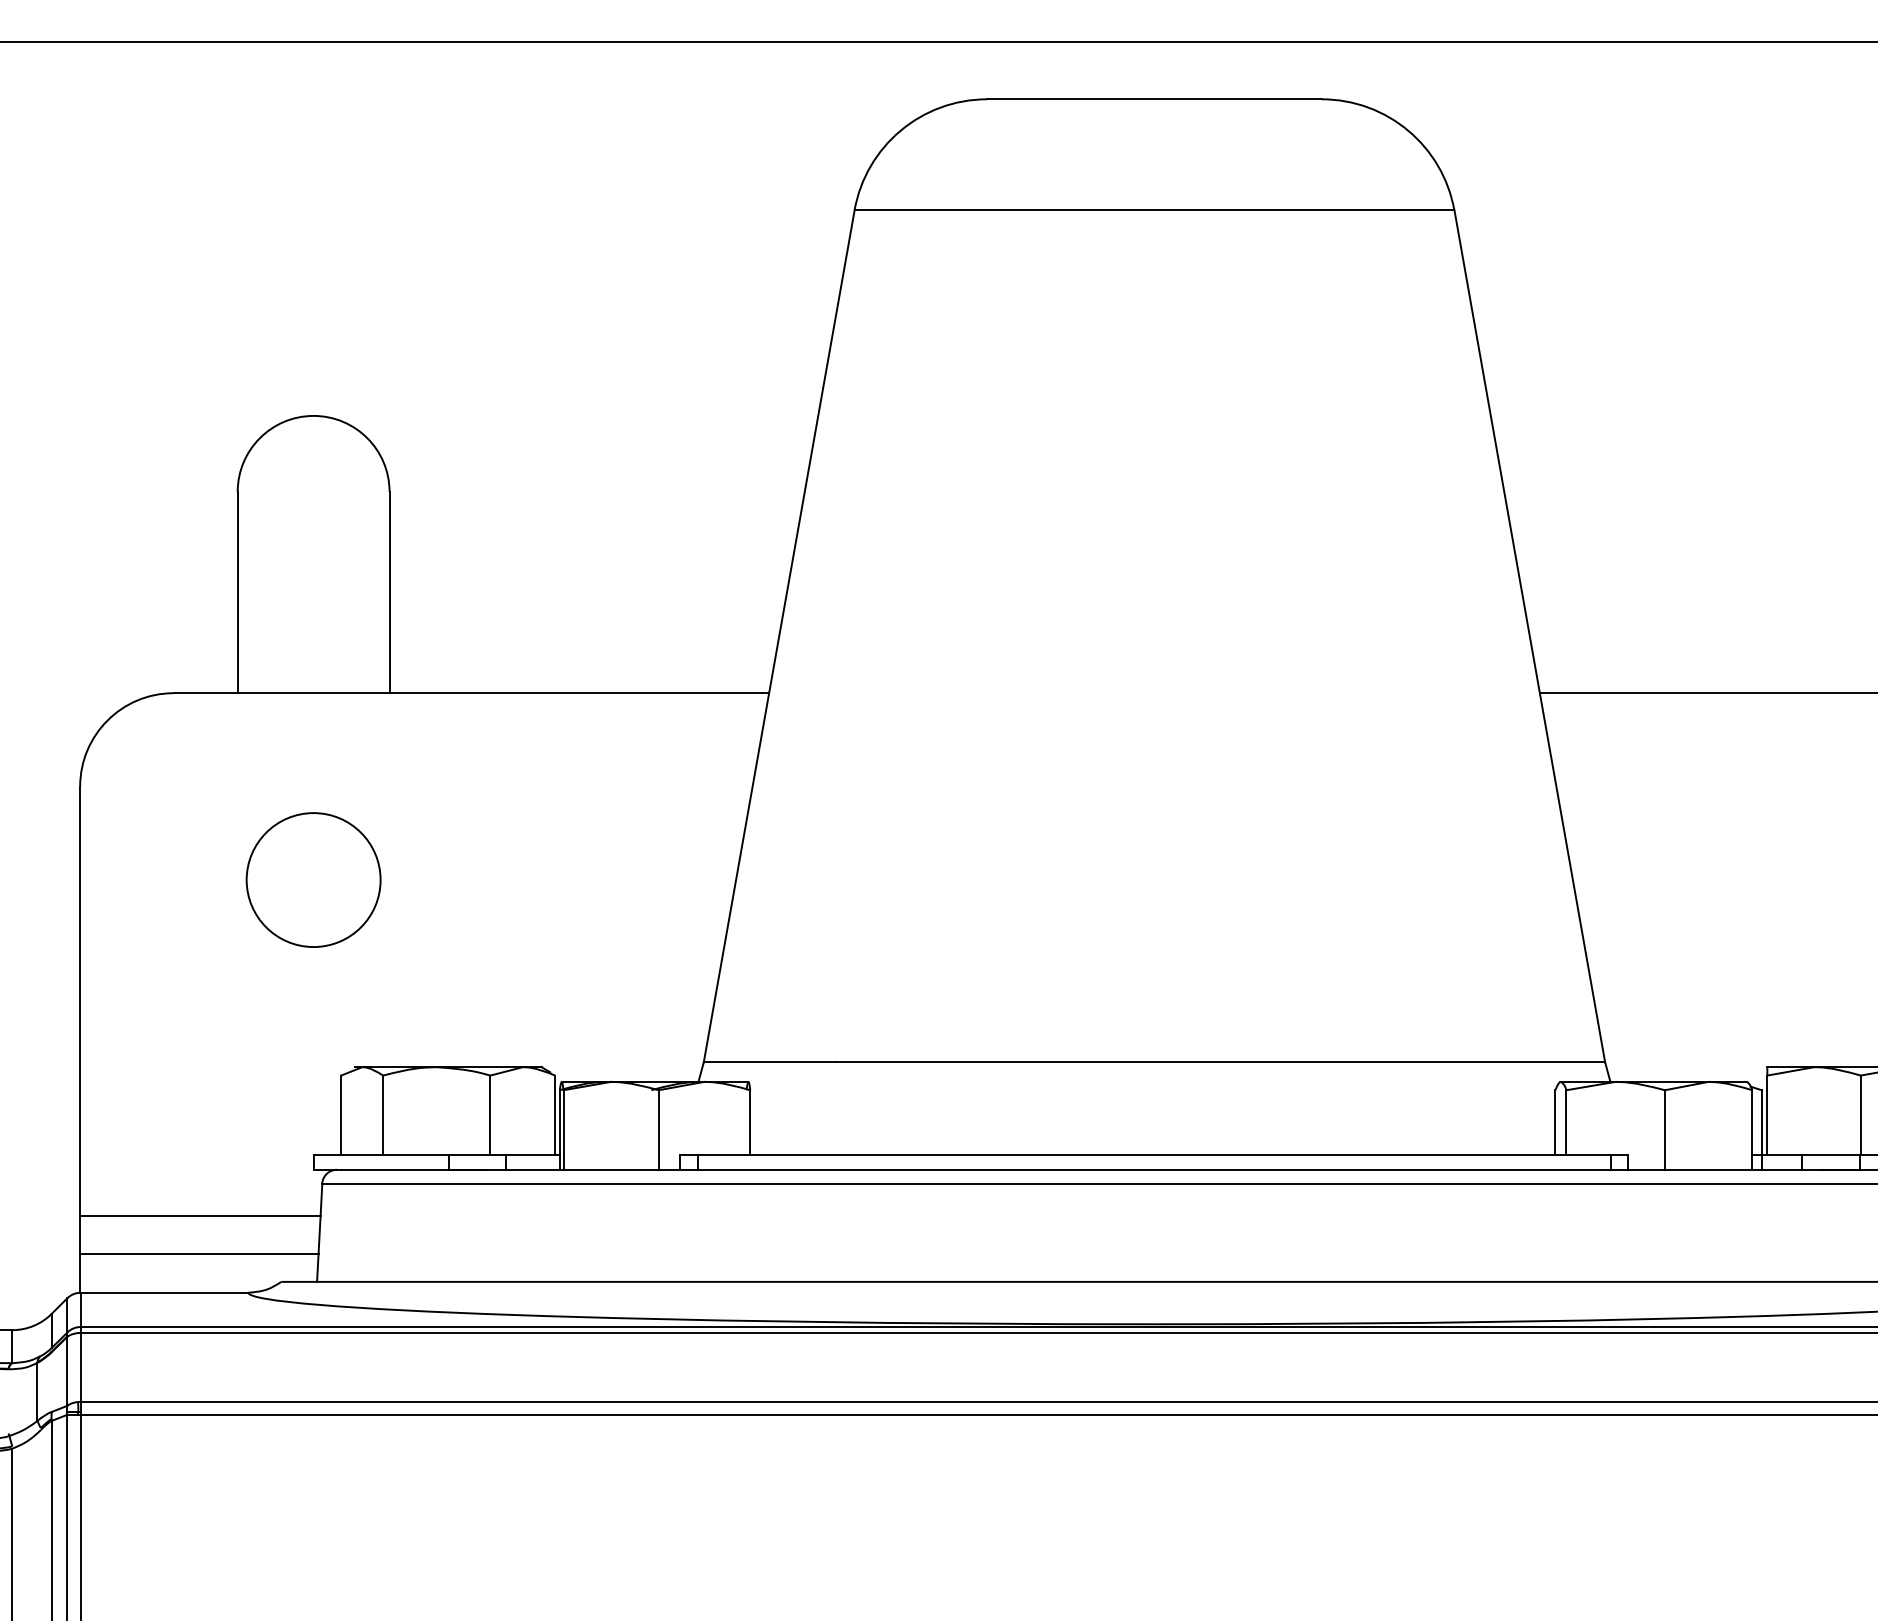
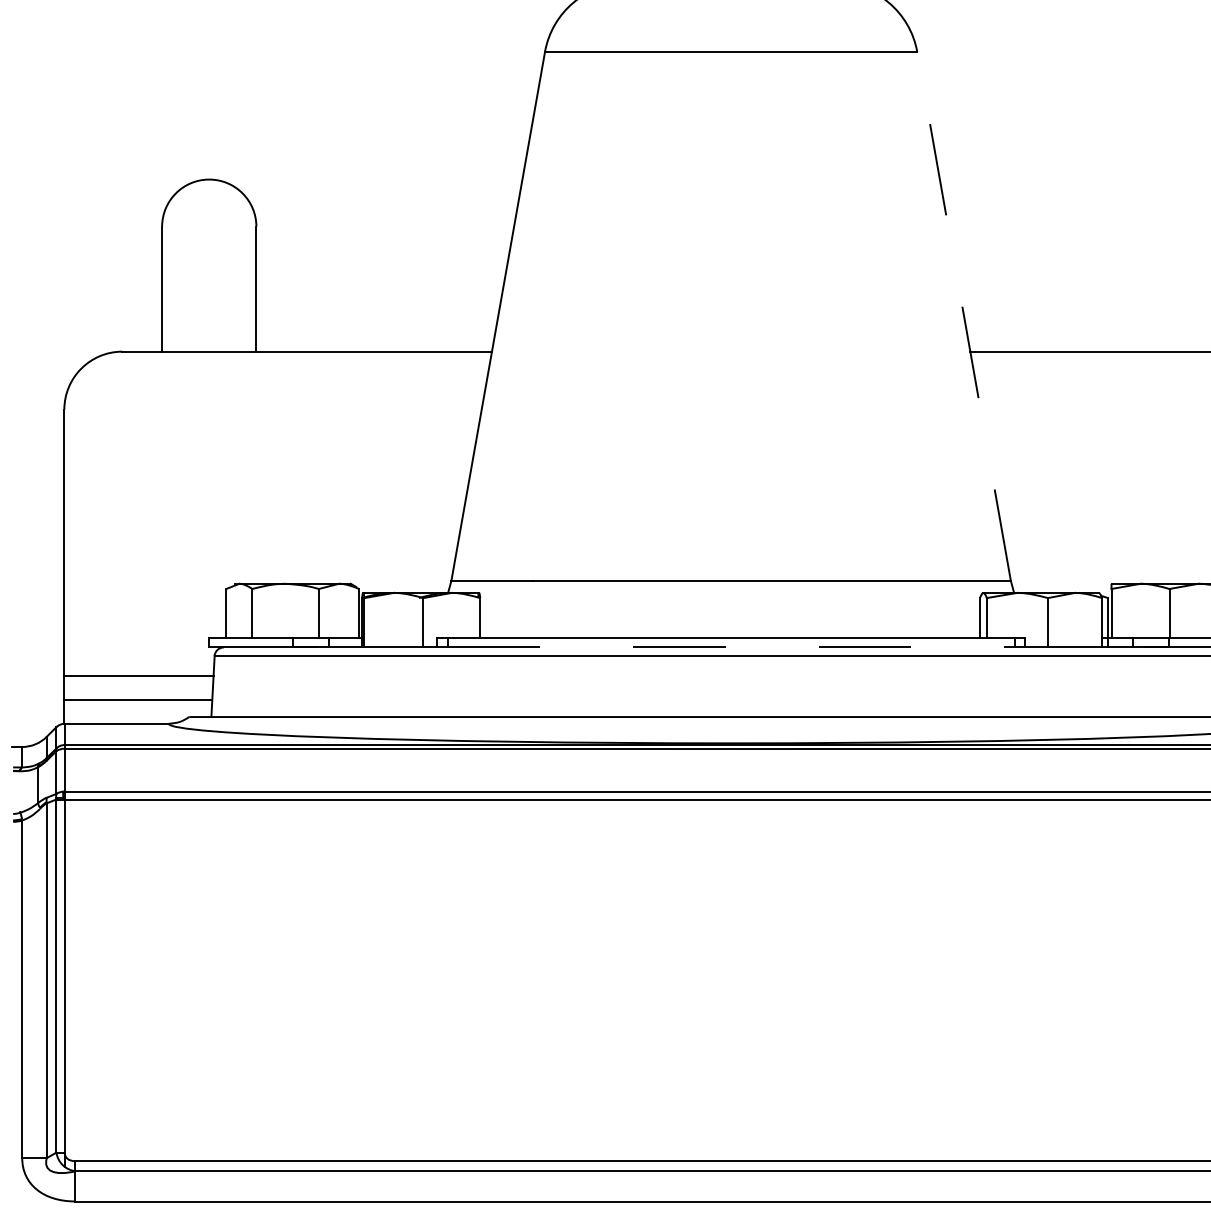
line: (1530, 636) -> (964, 316), solid -> dashed
circle: (312, 879) -> (208, 467), removed
line: (1155, 1169) -> (731, 647), solid -> dashed

